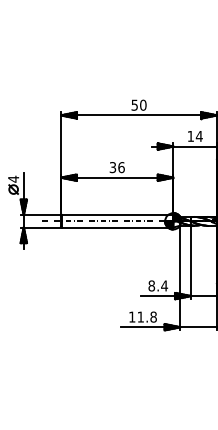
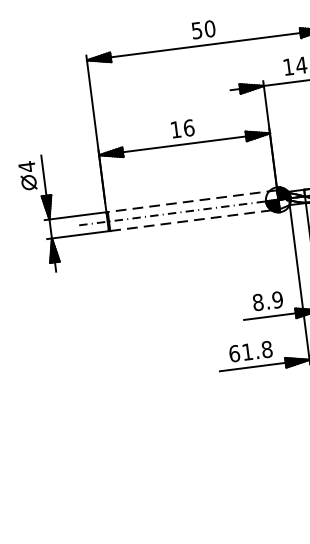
text: (112, 167) -> (175, 129), 36 -> 16
line: (117, 215) -> (192, 201), solid -> dashed
line: (117, 227) -> (194, 220), solid -> dashed
text: (164, 285) -> (277, 299), 8.4 -> 8.9
text: (132, 316) -> (234, 352), 11.8 -> 61.8

